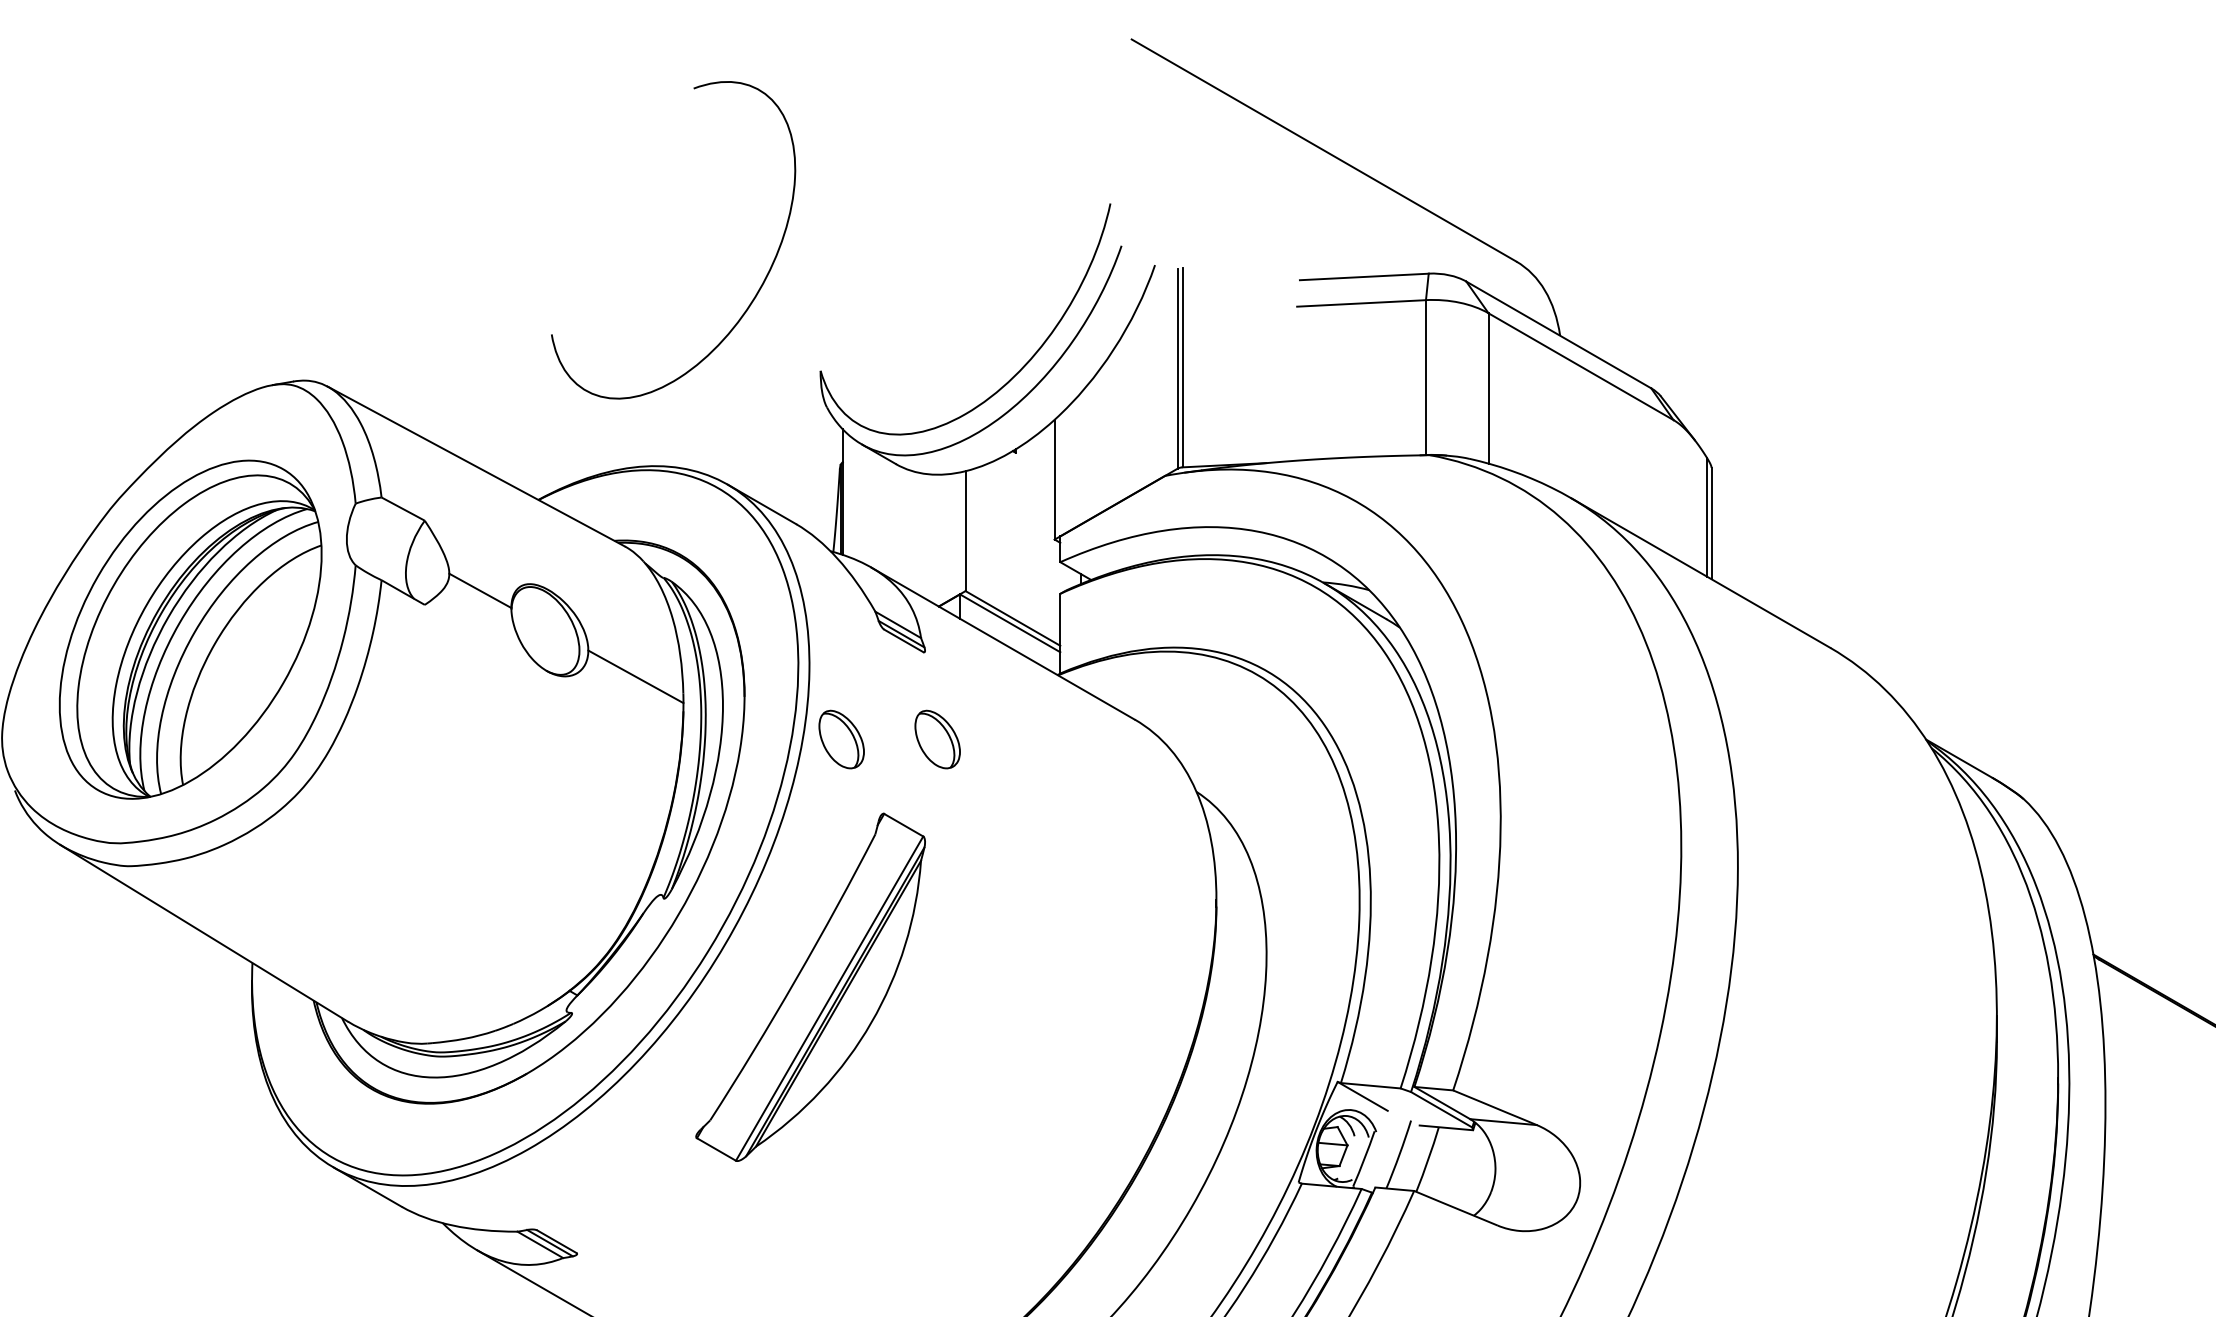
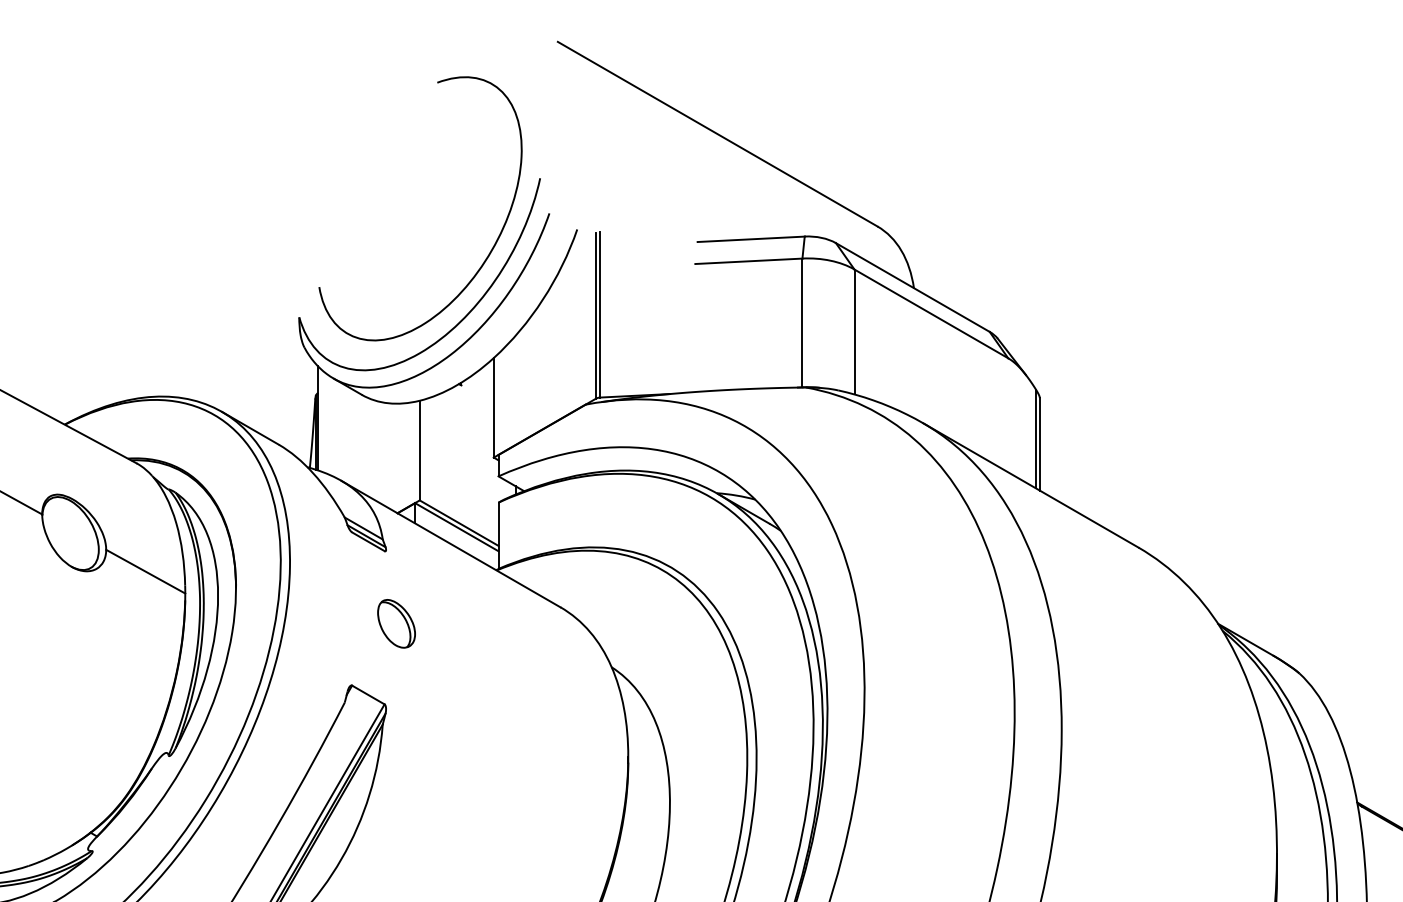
curve: (756, 292) -> (489, 252), moved
part: (841, 739) -> (316, 623), removed

